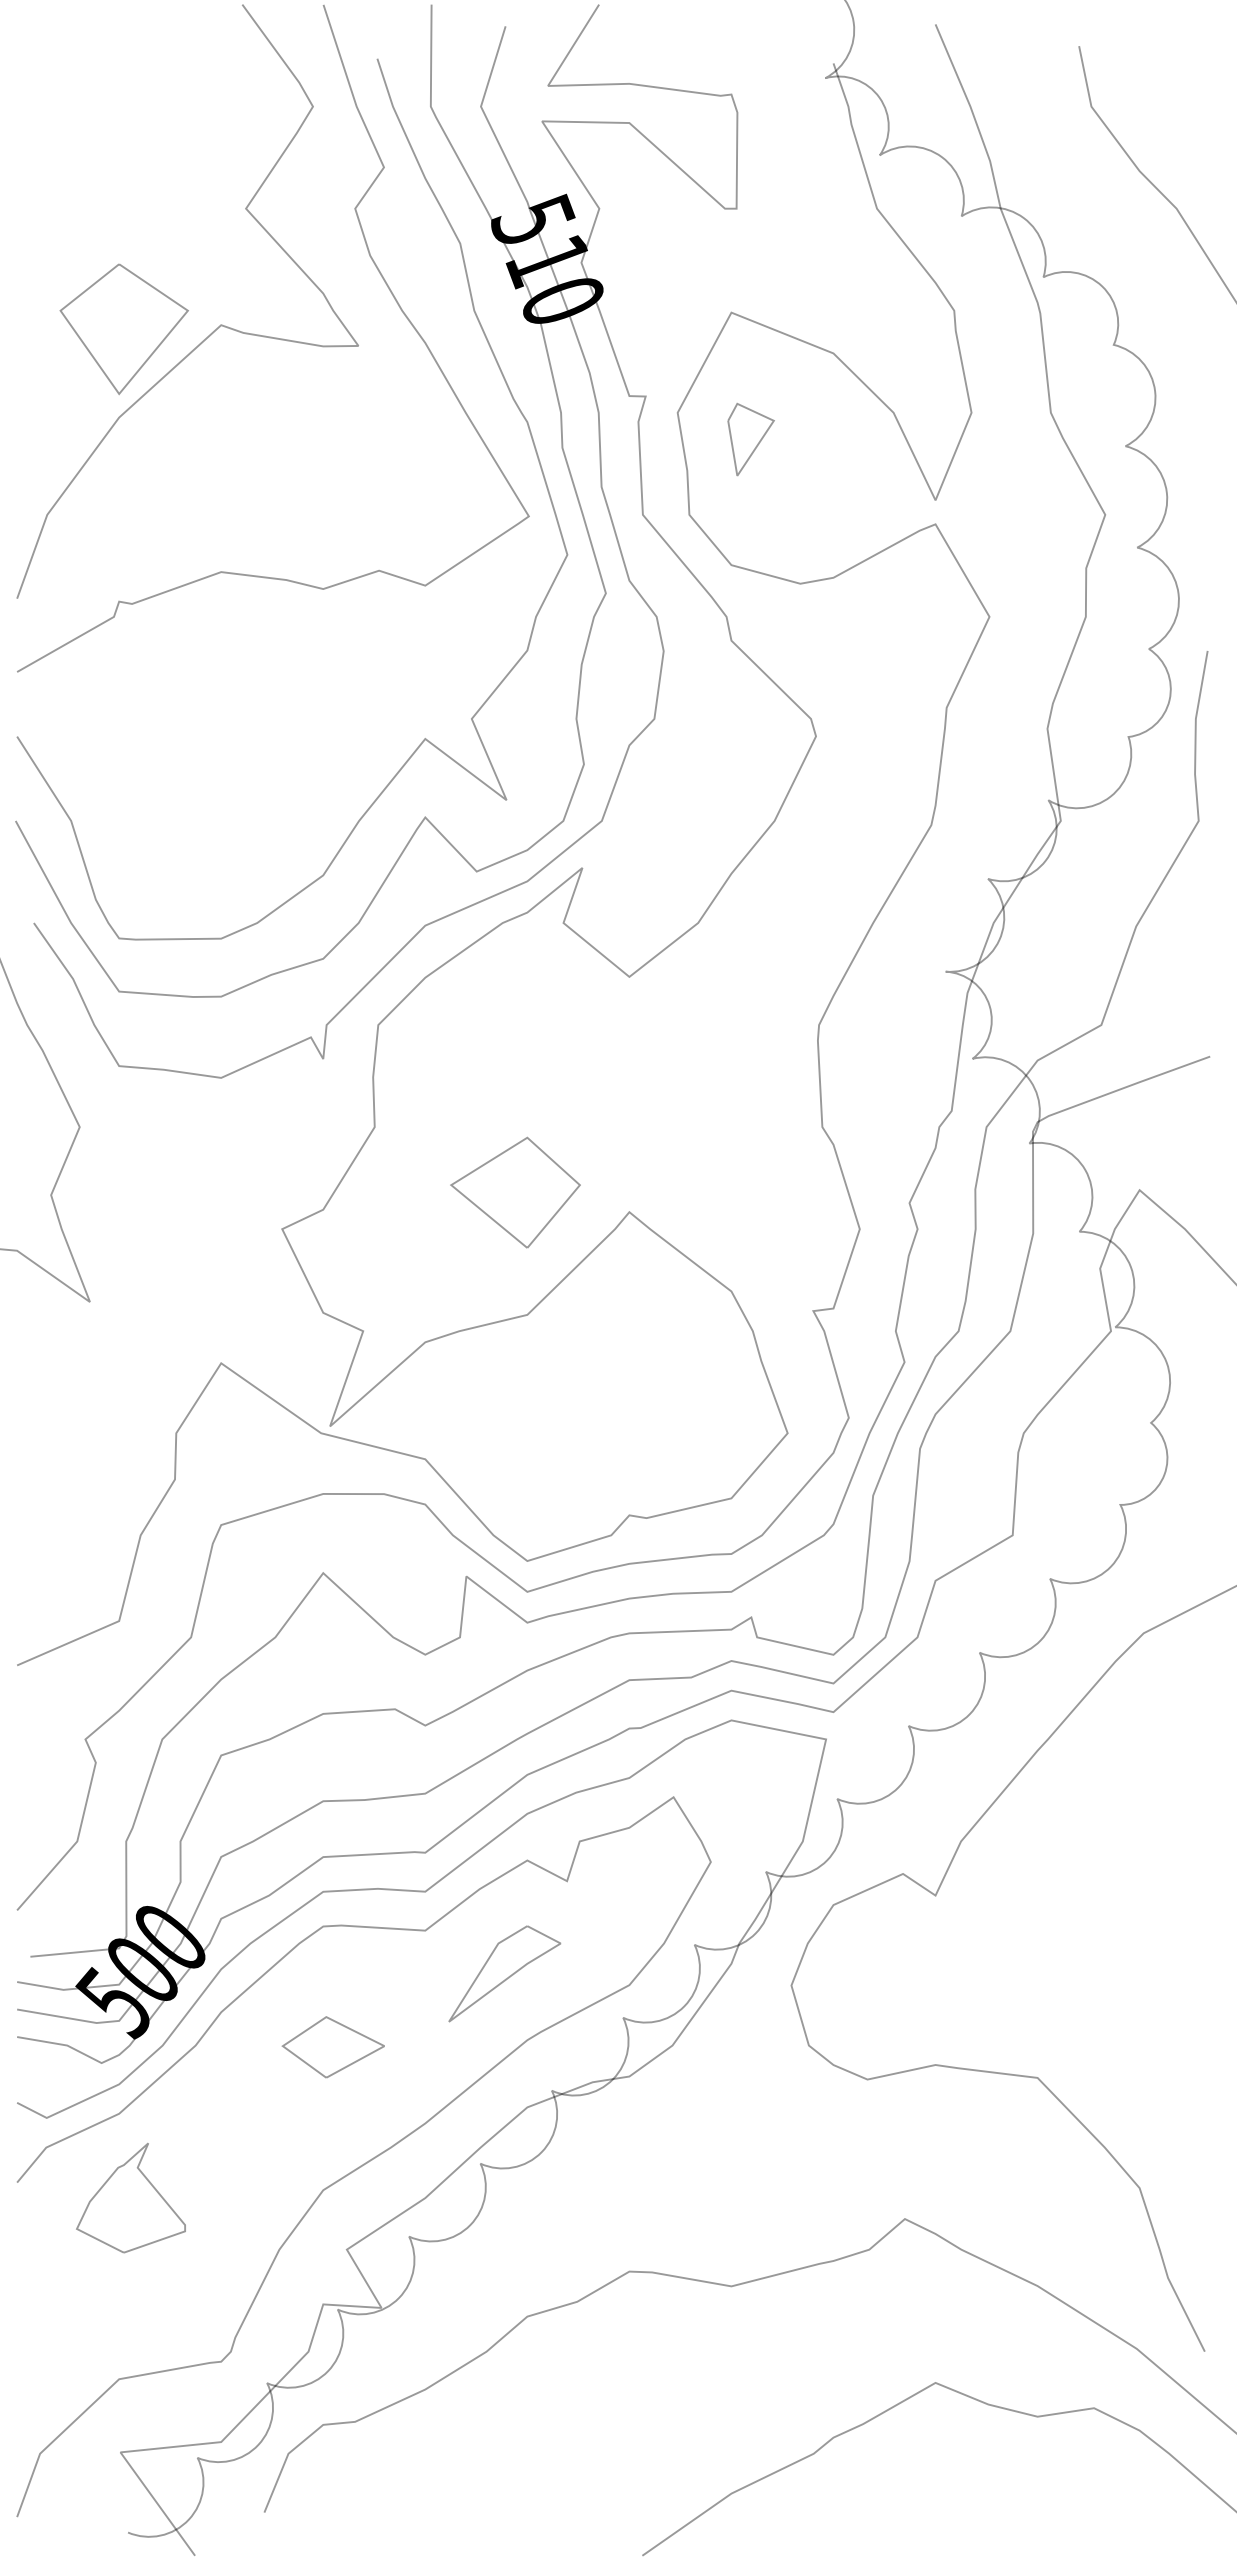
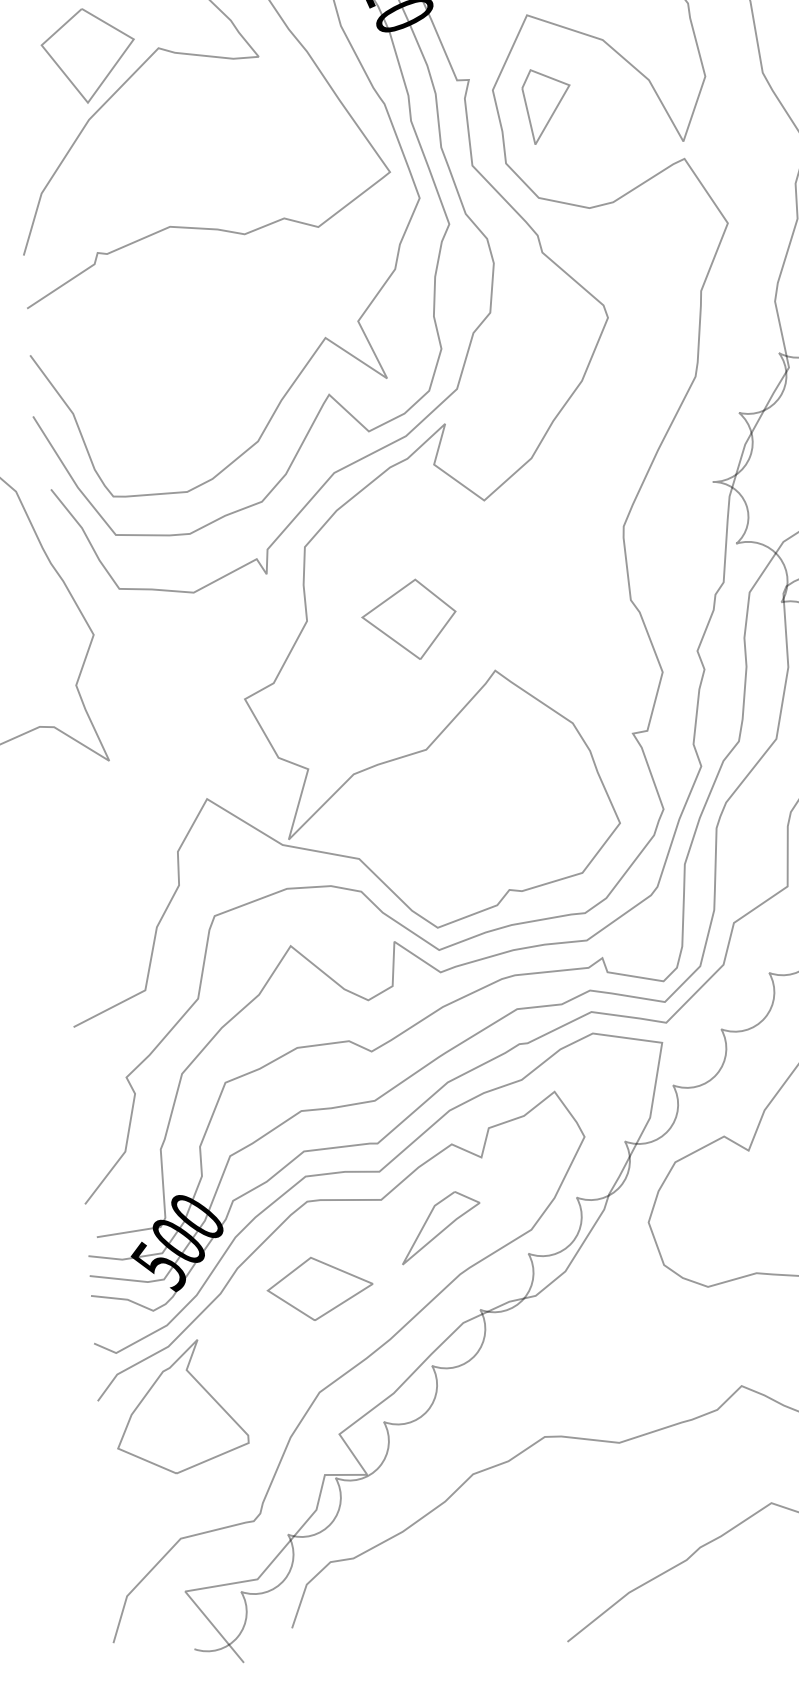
part: (750, 439) -> (546, 106), size x1.43
part: (515, 1192) -> (409, 619), moved
part: (333, 2047) -> (320, 1288), size x1.43
part: (130, 2197) -> (180, 1406), size x1.67

